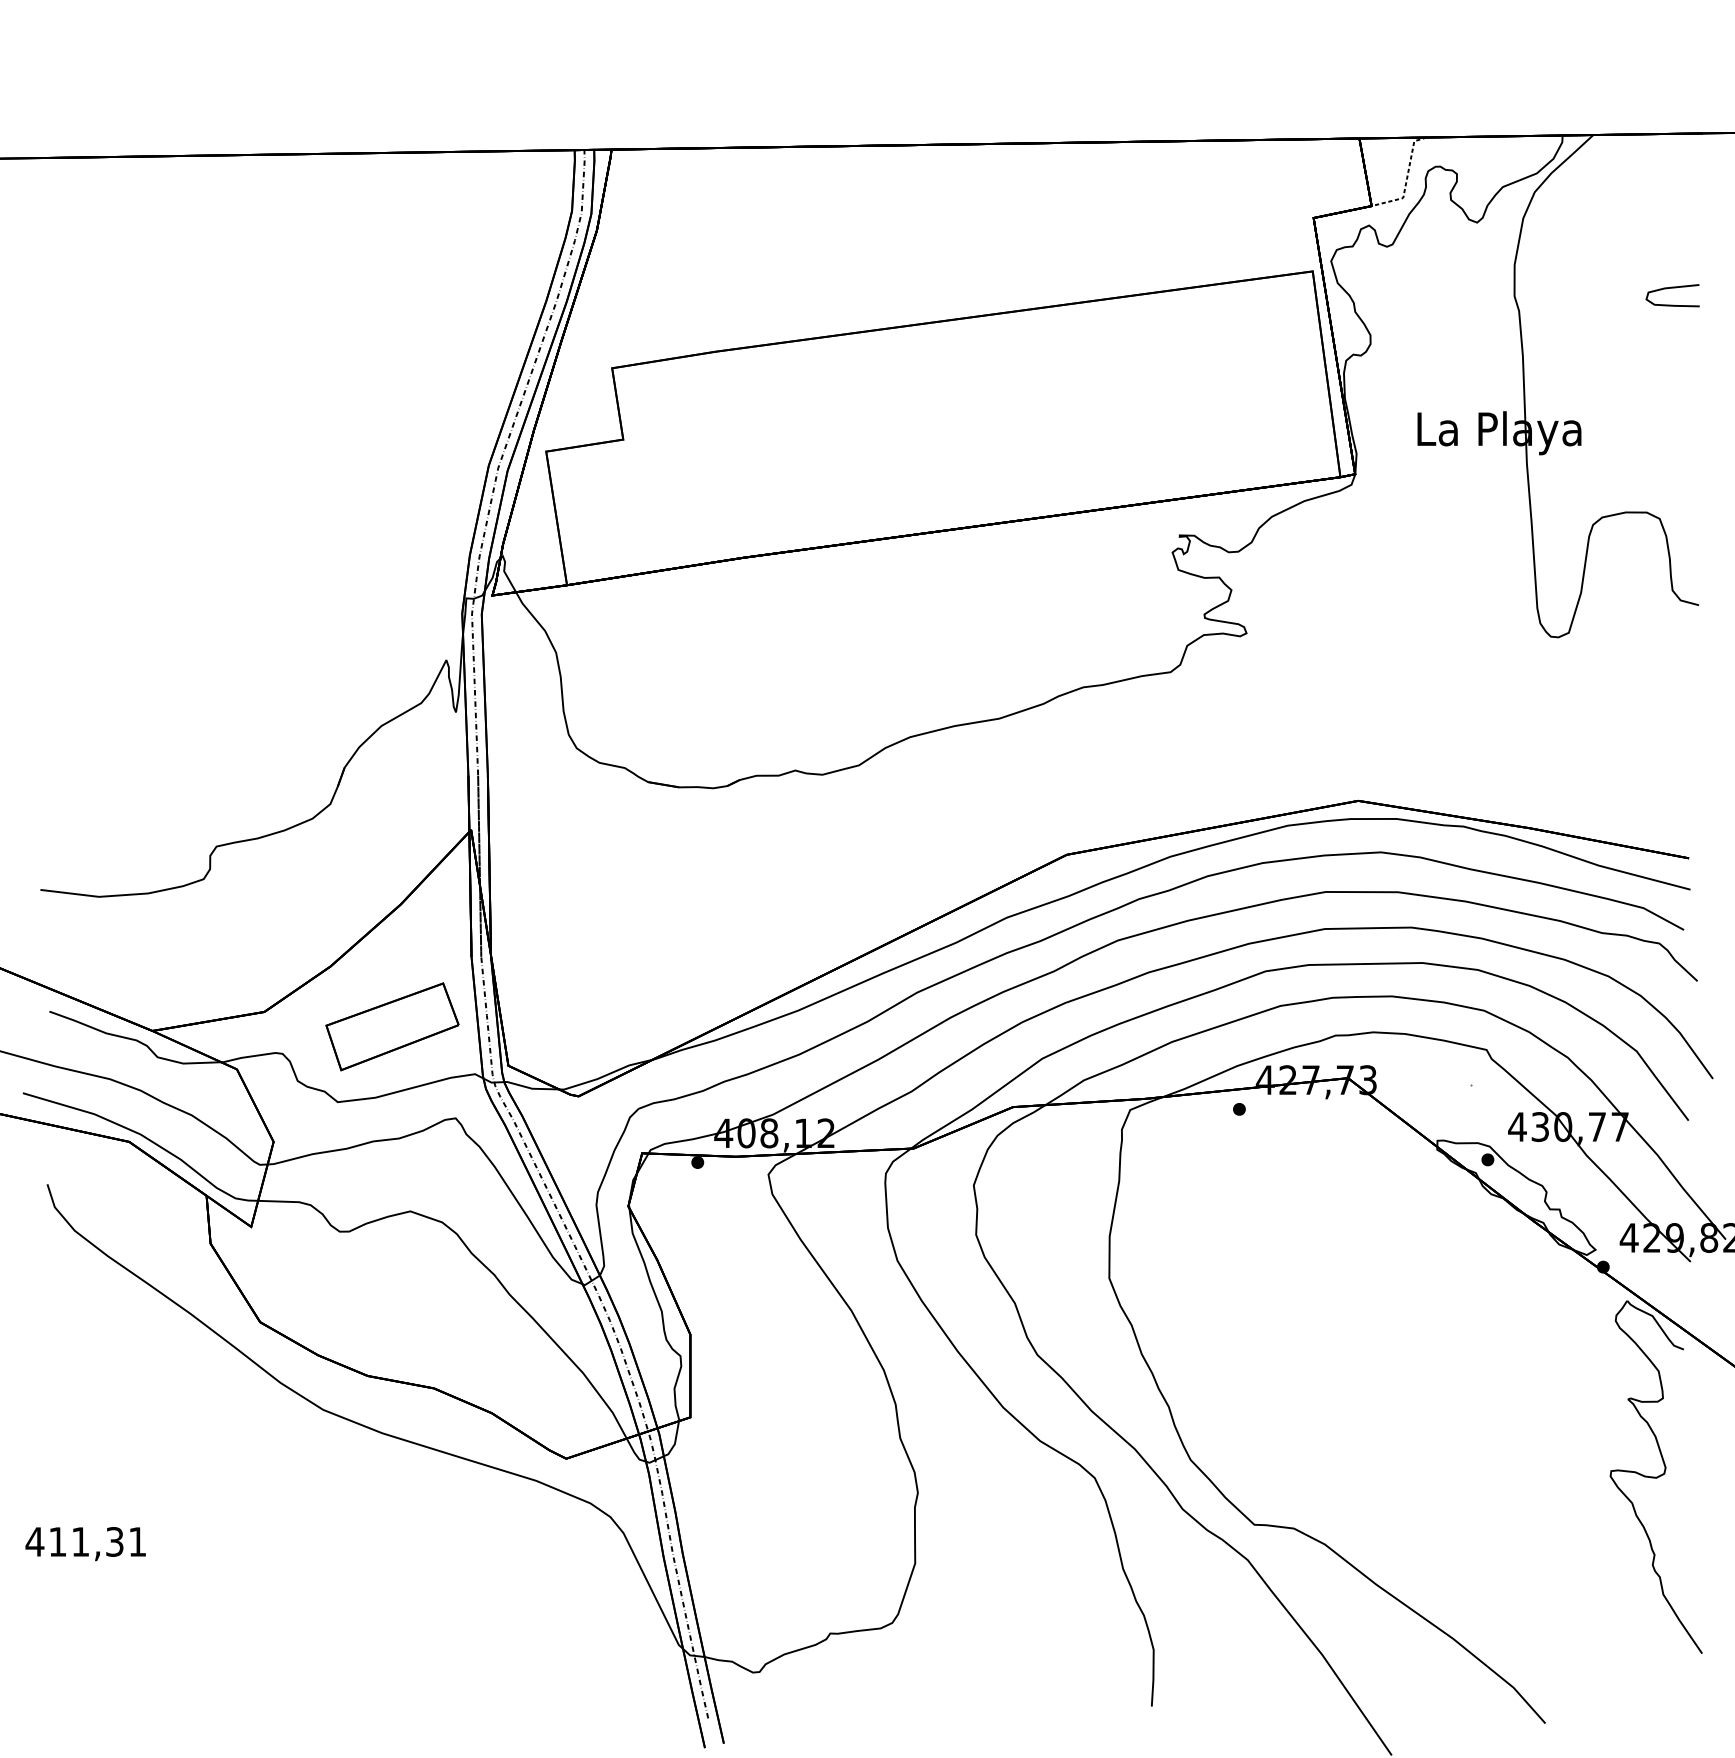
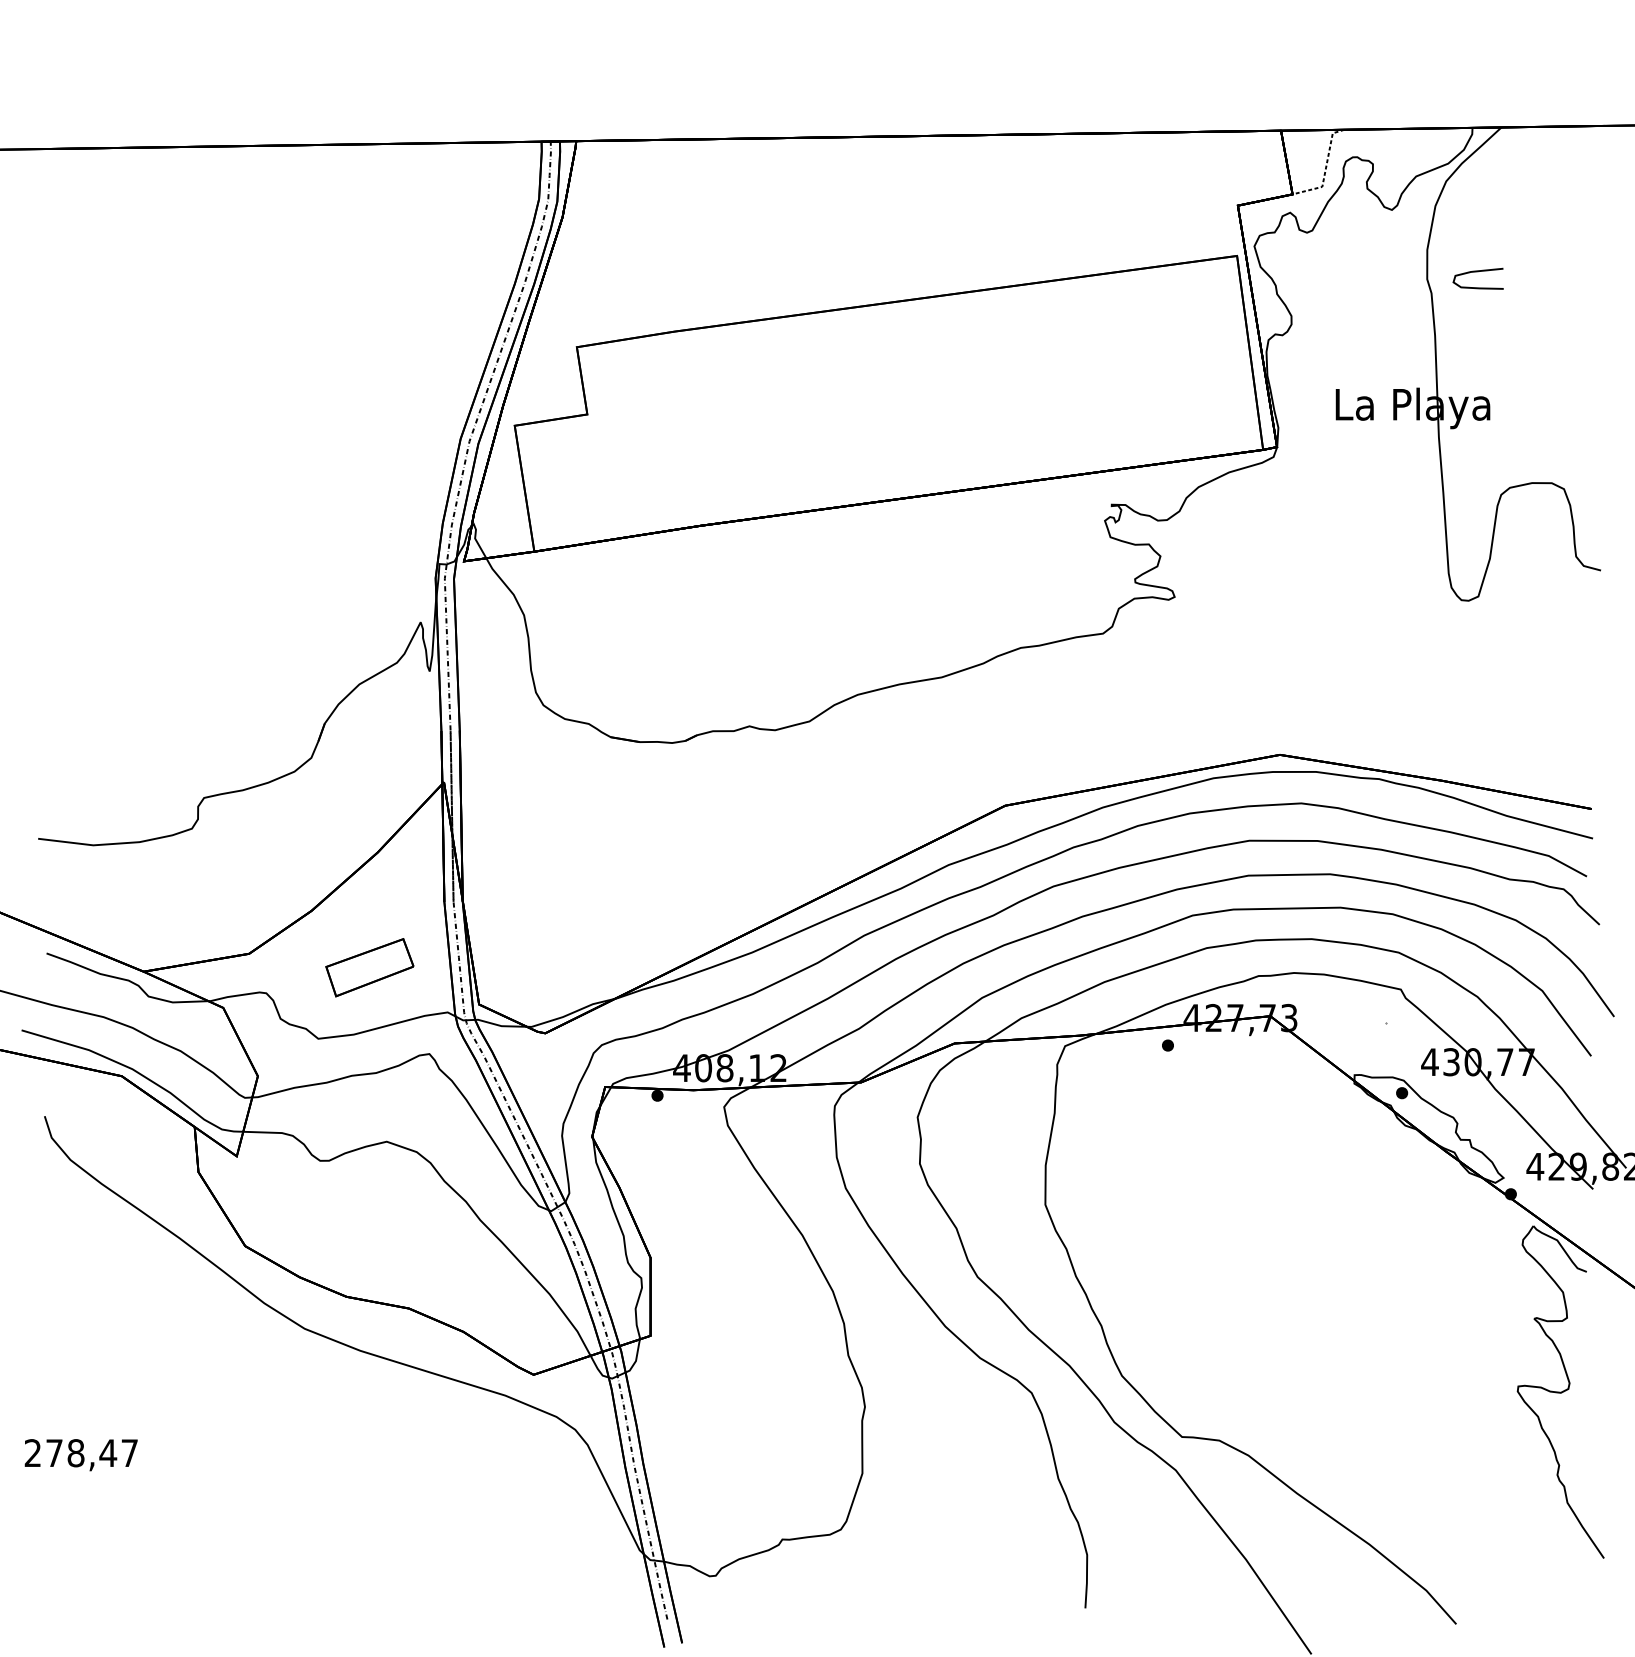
curve: (1671, 288) -> (1477, 272), moved
part: (392, 1026) -> (369, 967), size x0.7
text: (85, 1542) -> (80, 1453), 411,31 -> 278,47

